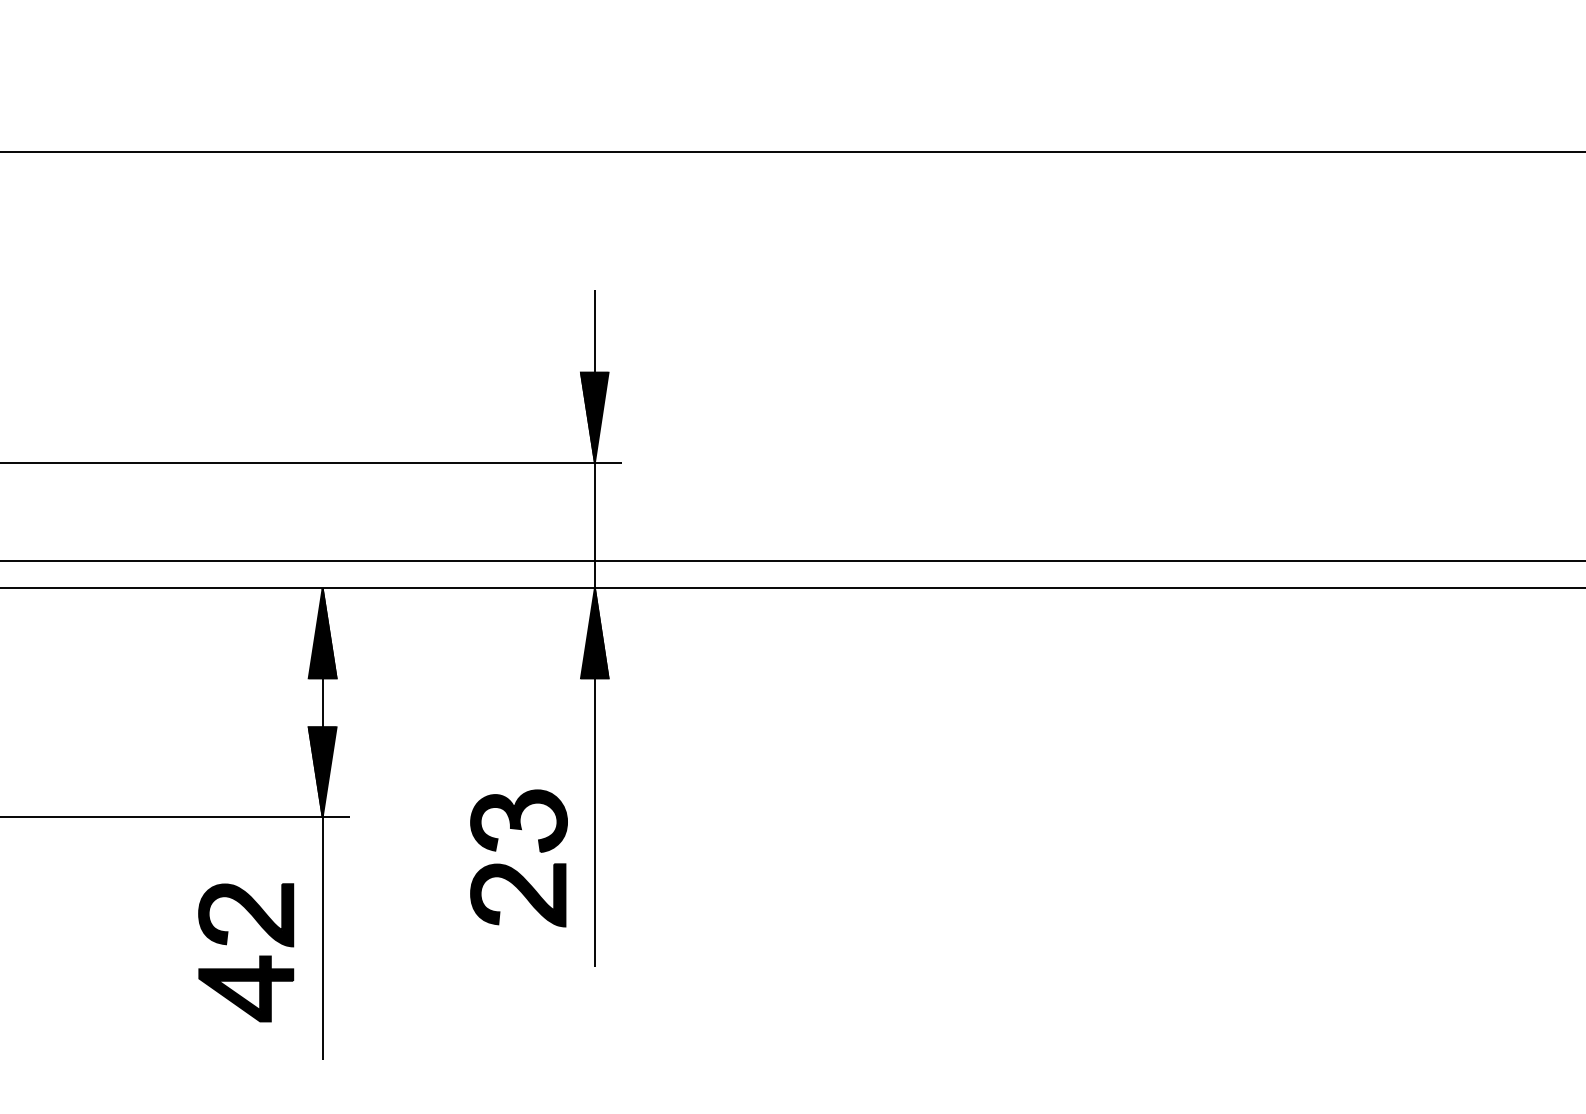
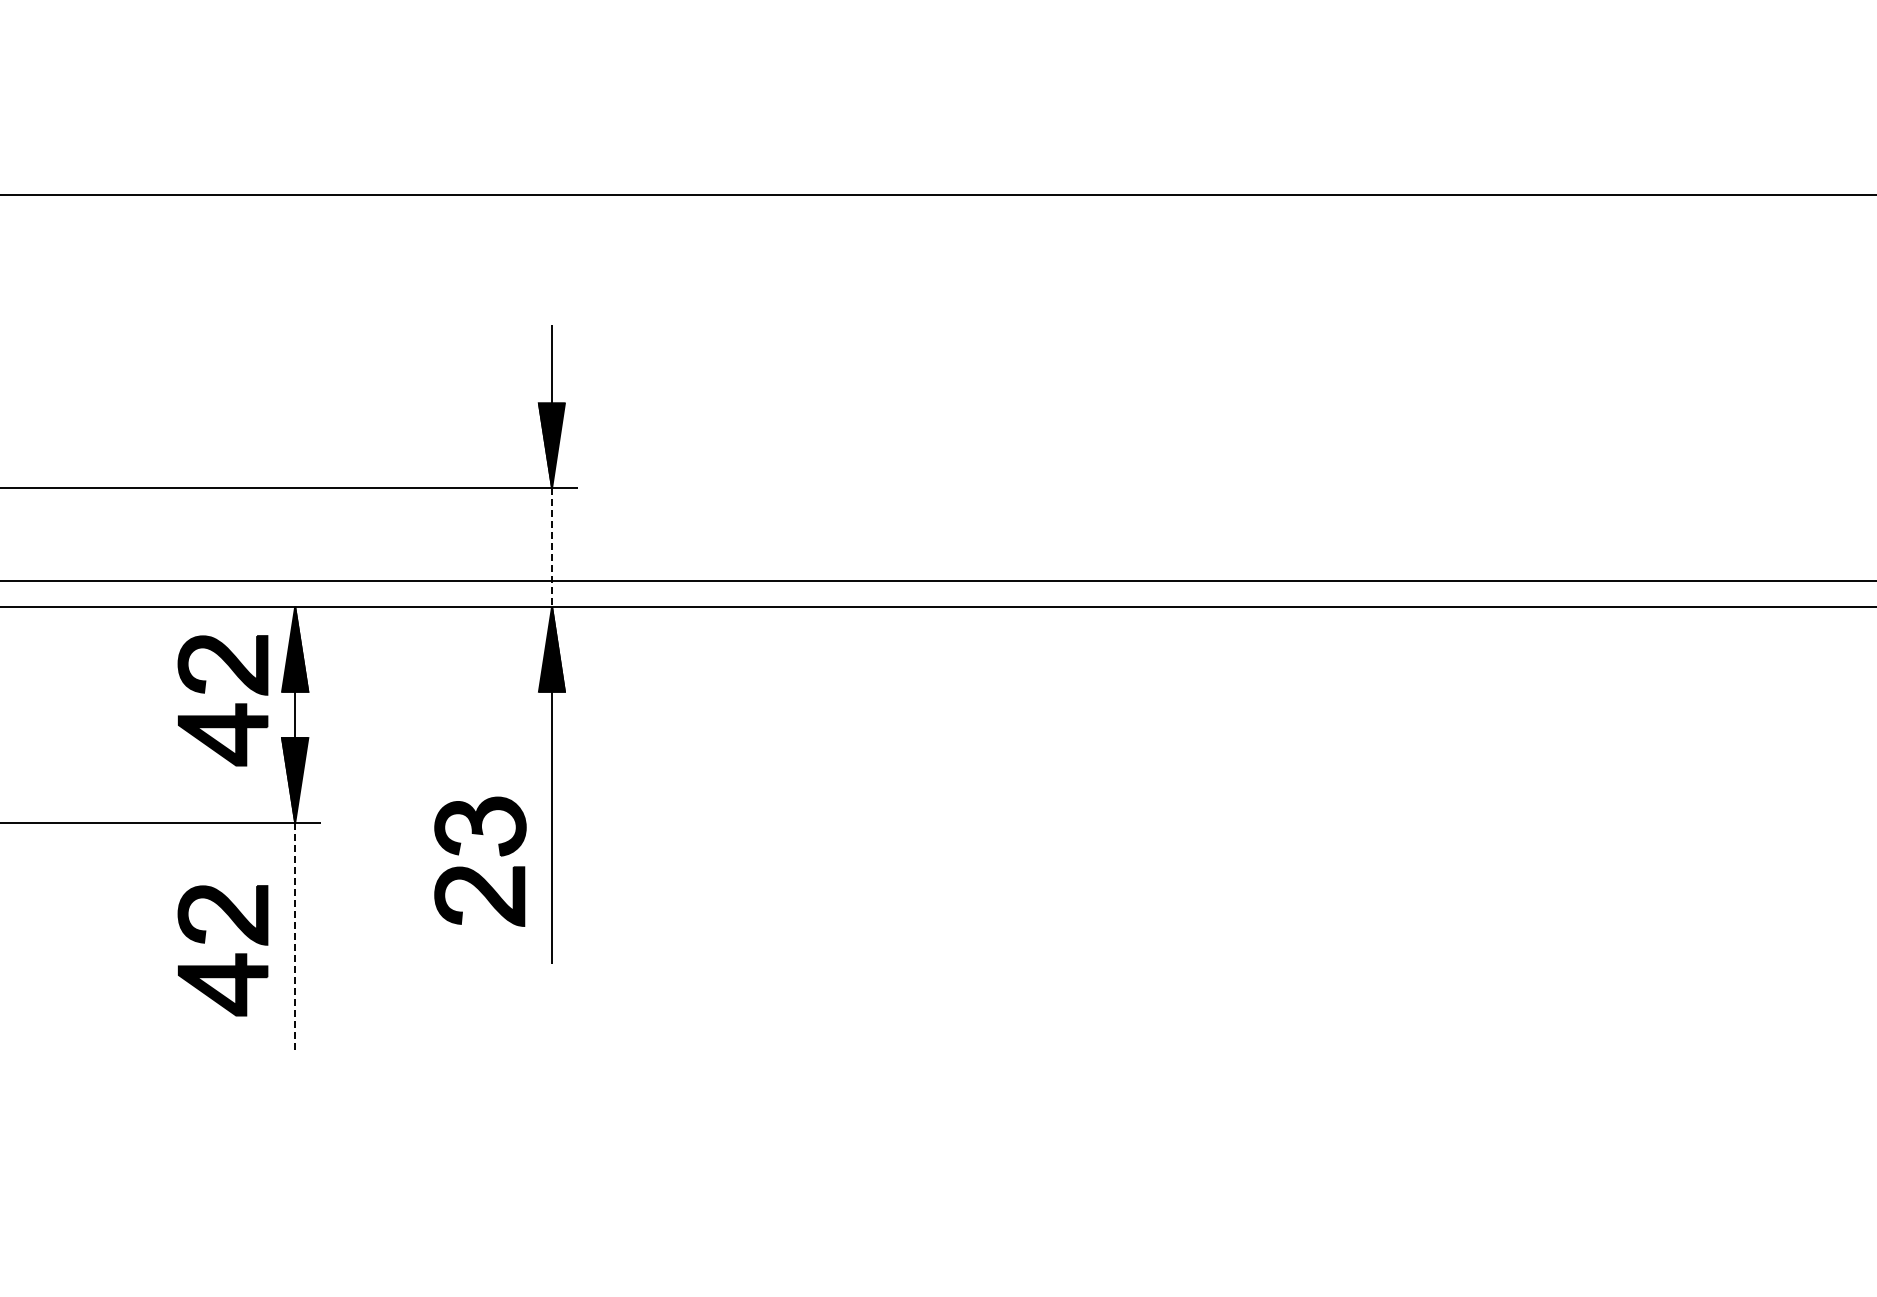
line: (595, 526) -> (552, 548), solid -> dashed
part: (259, 690) -> (235, 703), added
line: (322, 938) -> (295, 937), solid -> dashed

